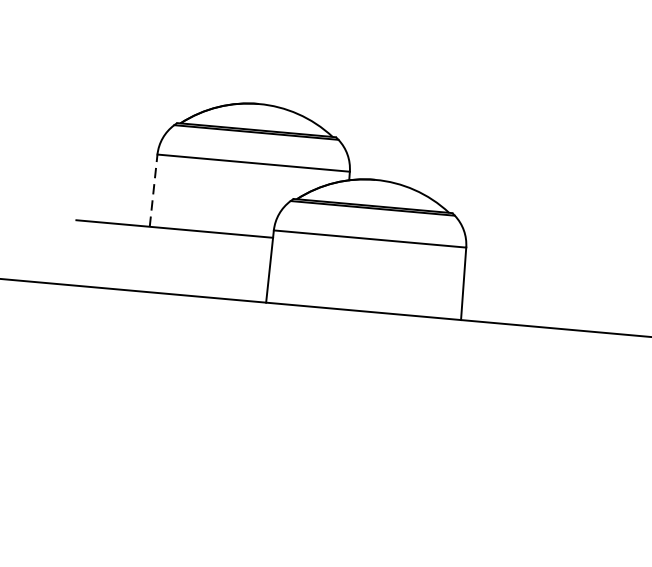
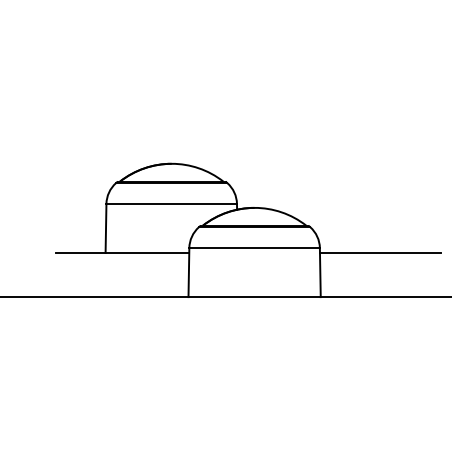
line: (154, 190) -> (106, 228), dashed -> solid
line: (553, 263) -> (379, 253), added

